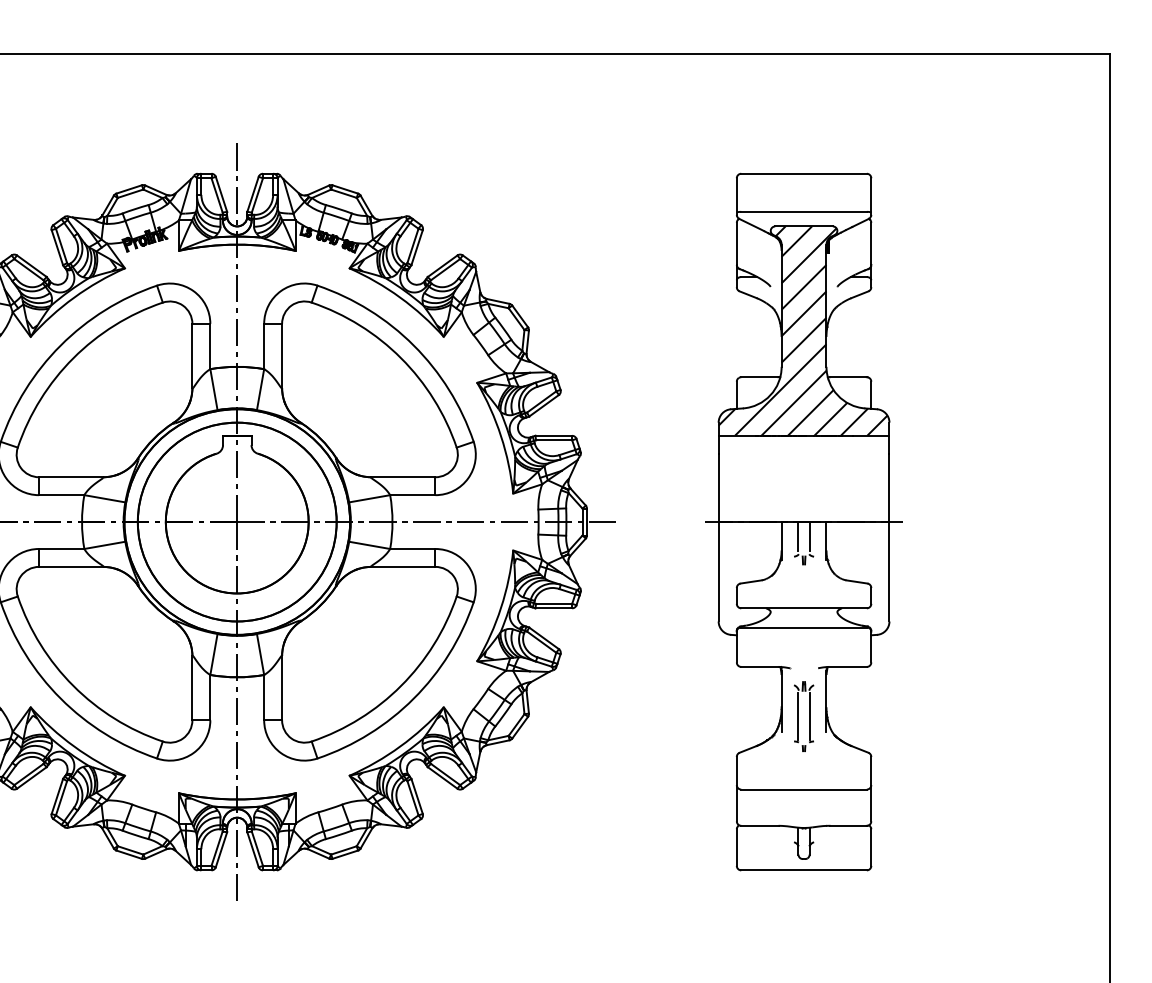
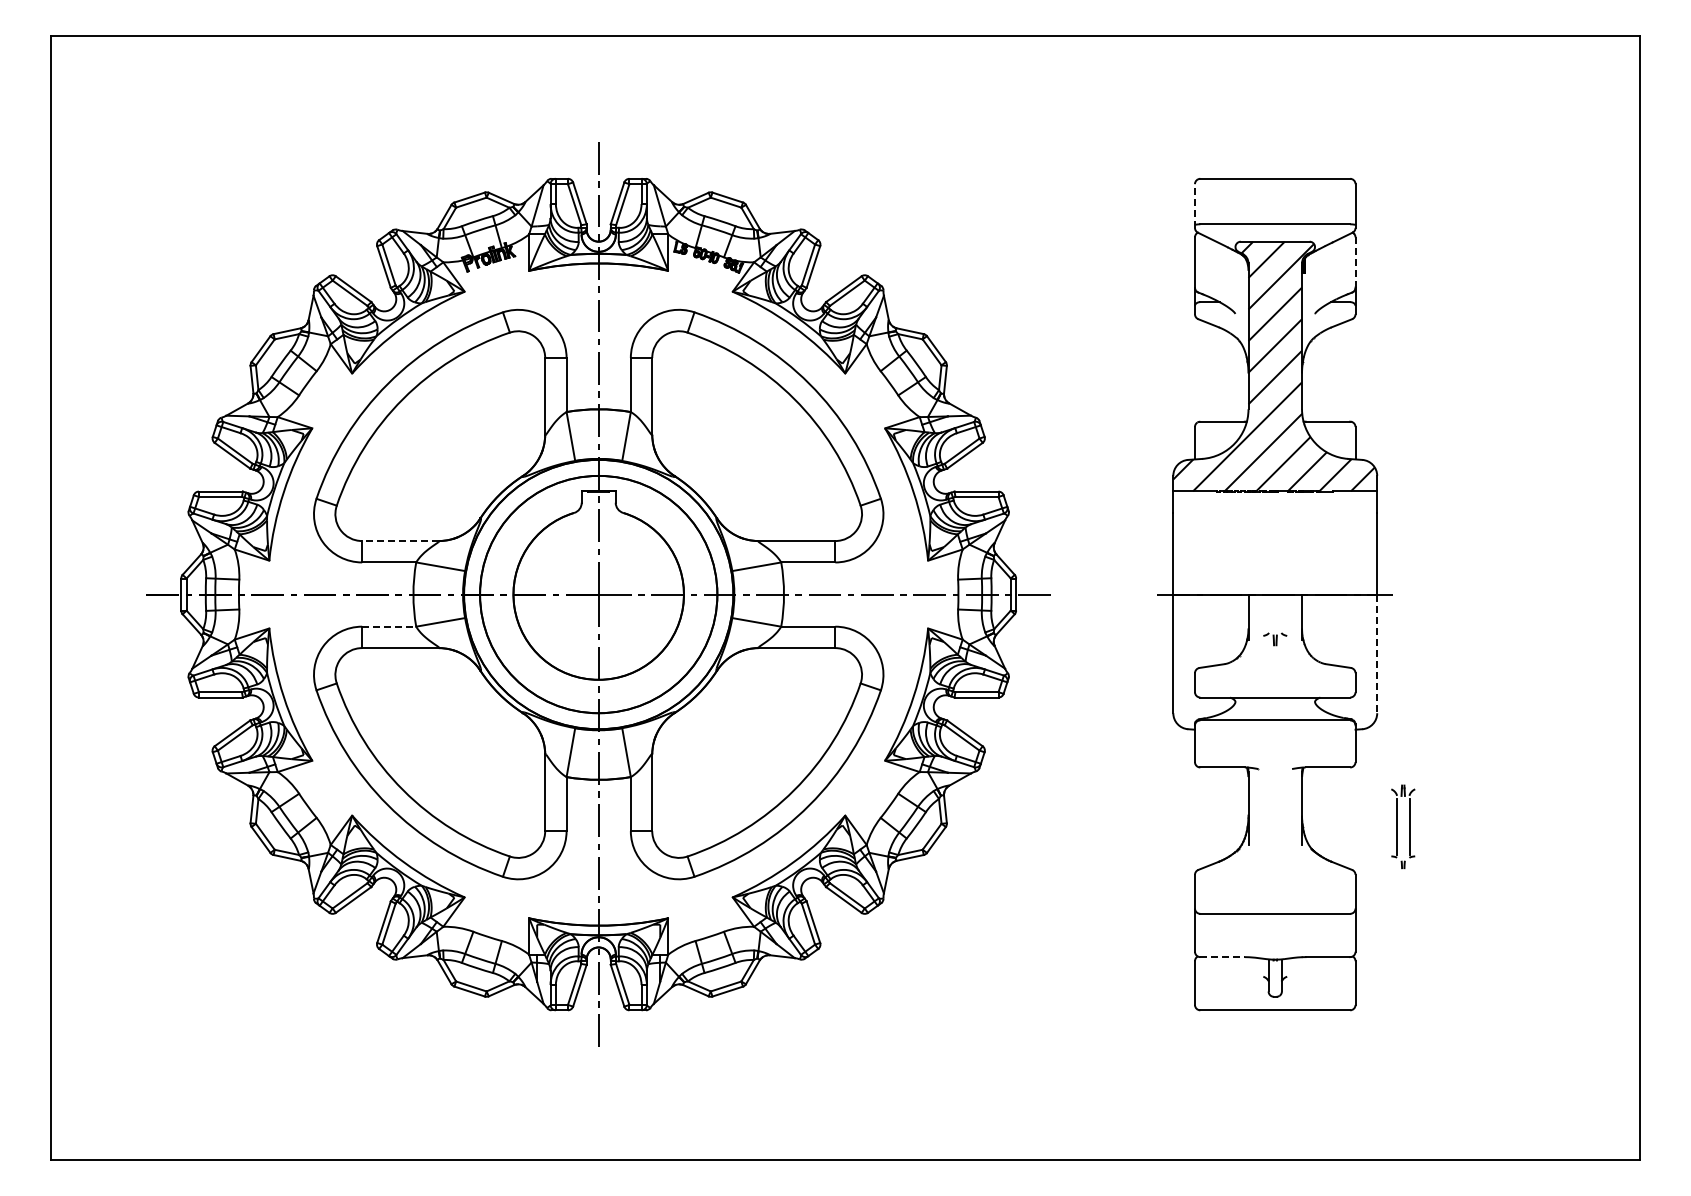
line: (736, 196) -> (1194, 205), solid -> dashed
line: (871, 243) -> (1355, 262), solid -> dashed
line: (71, 477) -> (400, 541), solid -> dashed
line: (798, 536) -> (1268, 611), removed
line: (809, 536) -> (1281, 611), removed
line: (61, 548) -> (389, 626), solid -> dashed
line: (889, 572) -> (1377, 654), solid -> dashed
part: (804, 716) -> (1403, 826), moved
line: (760, 826) -> (1223, 957), solid -> dashed

